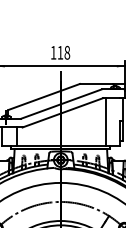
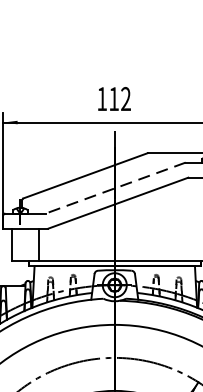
text: (67, 52) -> (126, 98), 118 -> 112
line: (61, 104) -> (115, 188), solid -> dashed
line: (106, 121) -> (193, 218), removed

